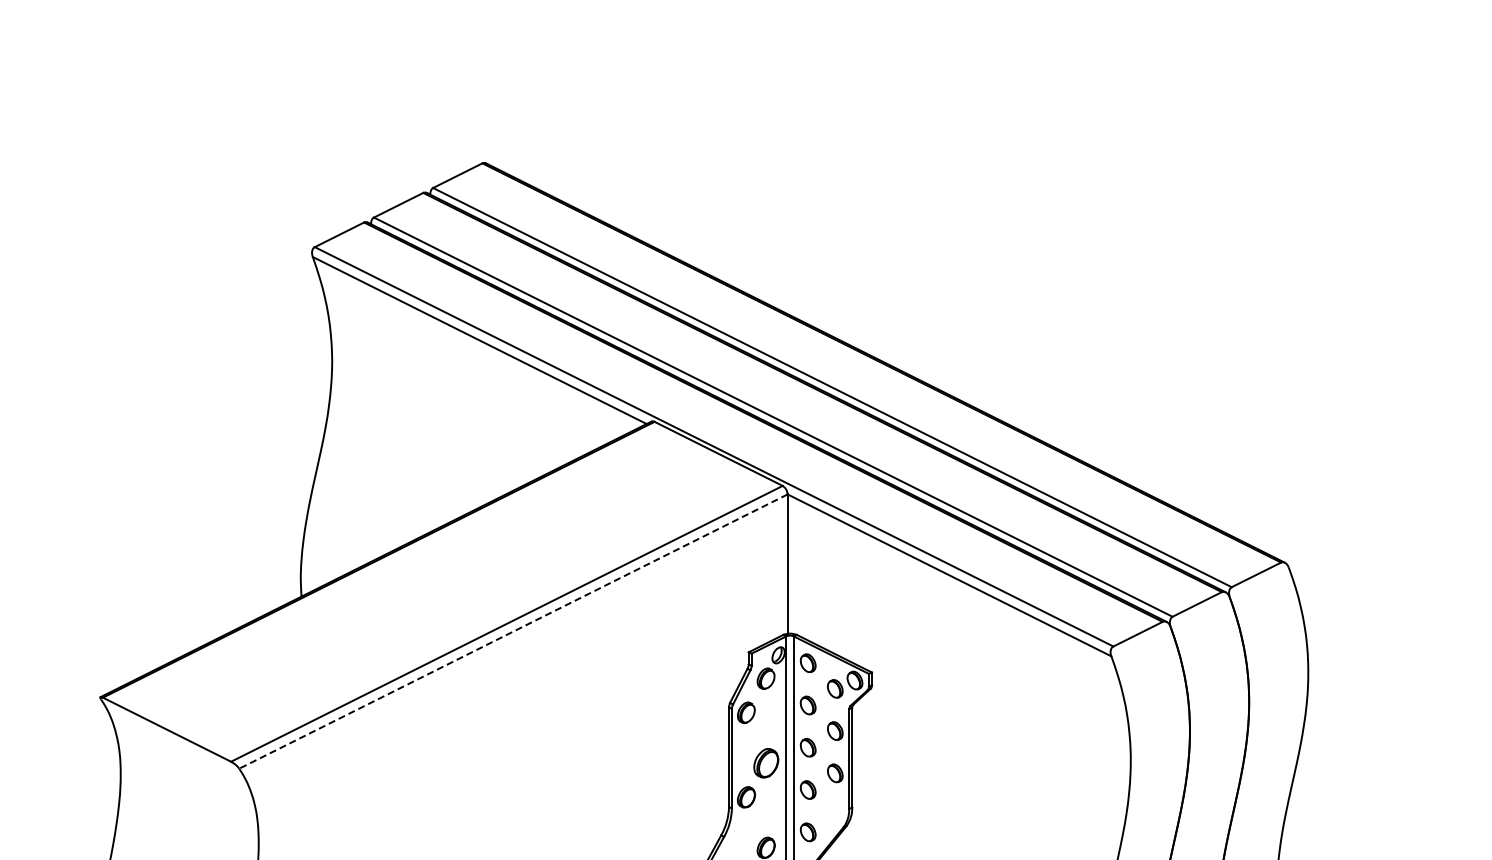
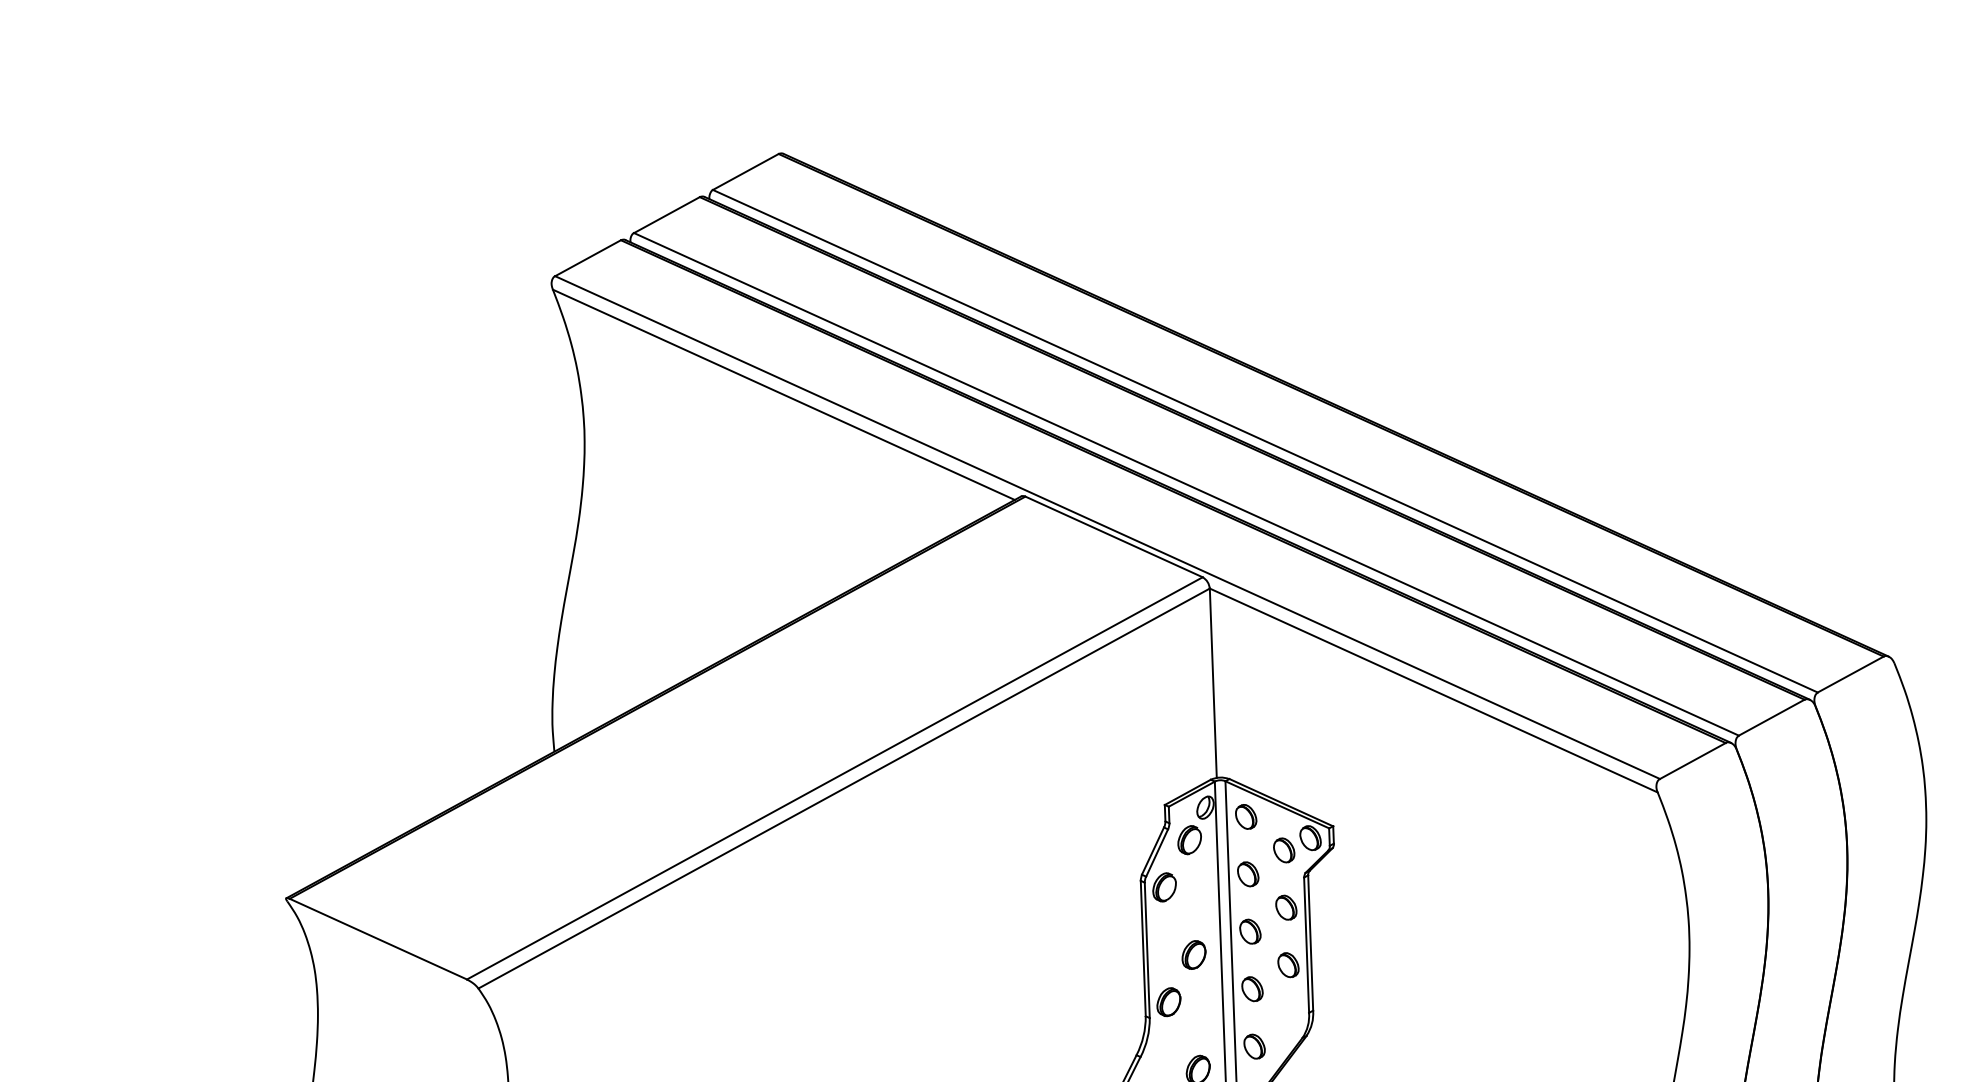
line: (513, 631) -> (844, 788), dashed -> solid
part: (765, 763) -> (1193, 955), size x0.71

